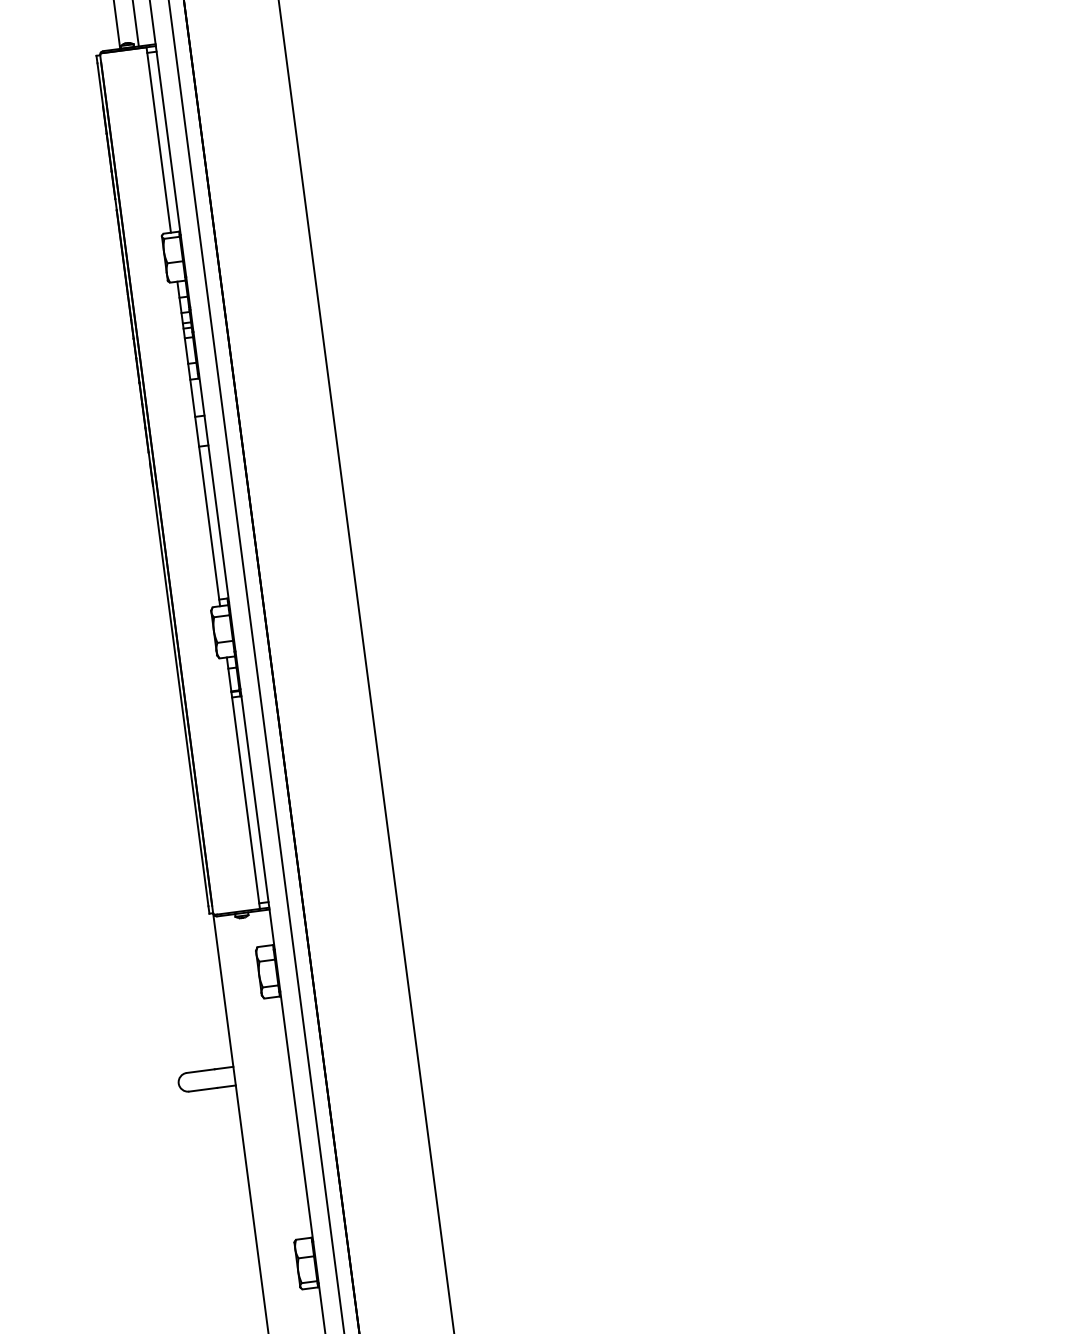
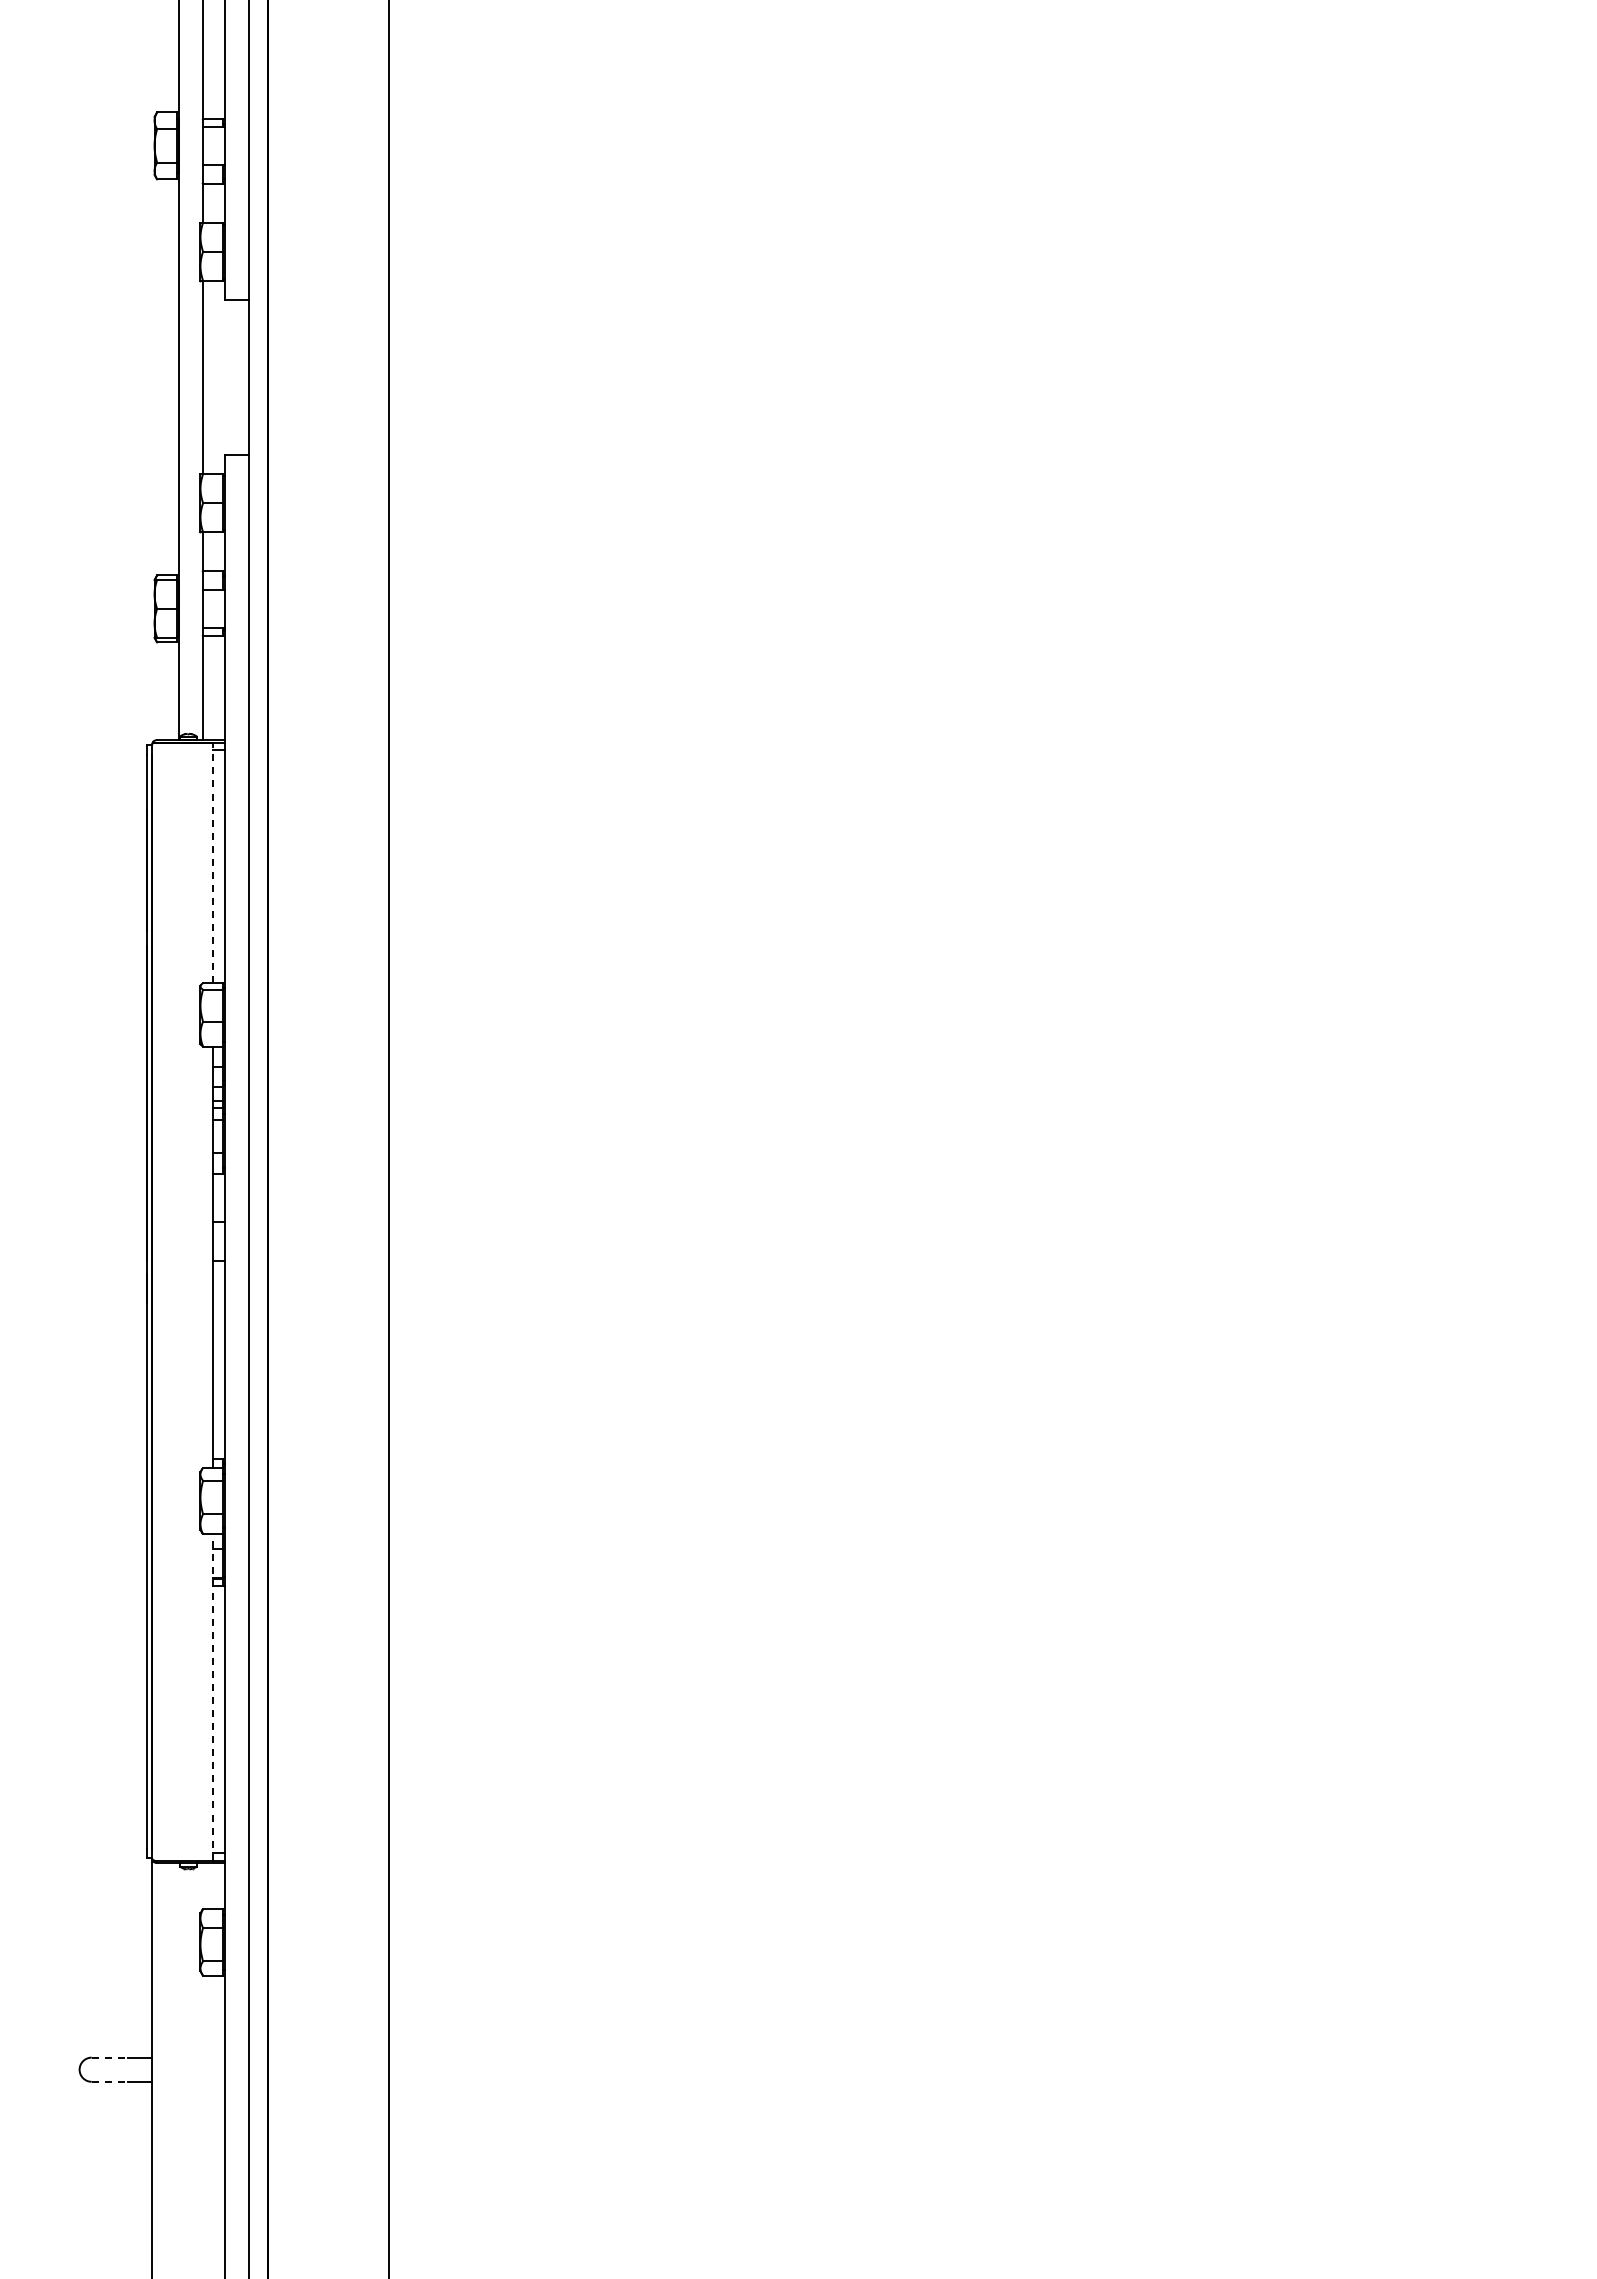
line: (158, 139) -> (212, 862), solid -> dashed
line: (243, 783) -> (212, 1697), solid -> dashed
line: (201, 1070) -> (110, 2057), solid -> dashed
line: (203, 1089) -> (110, 2081), solid -> dashed

